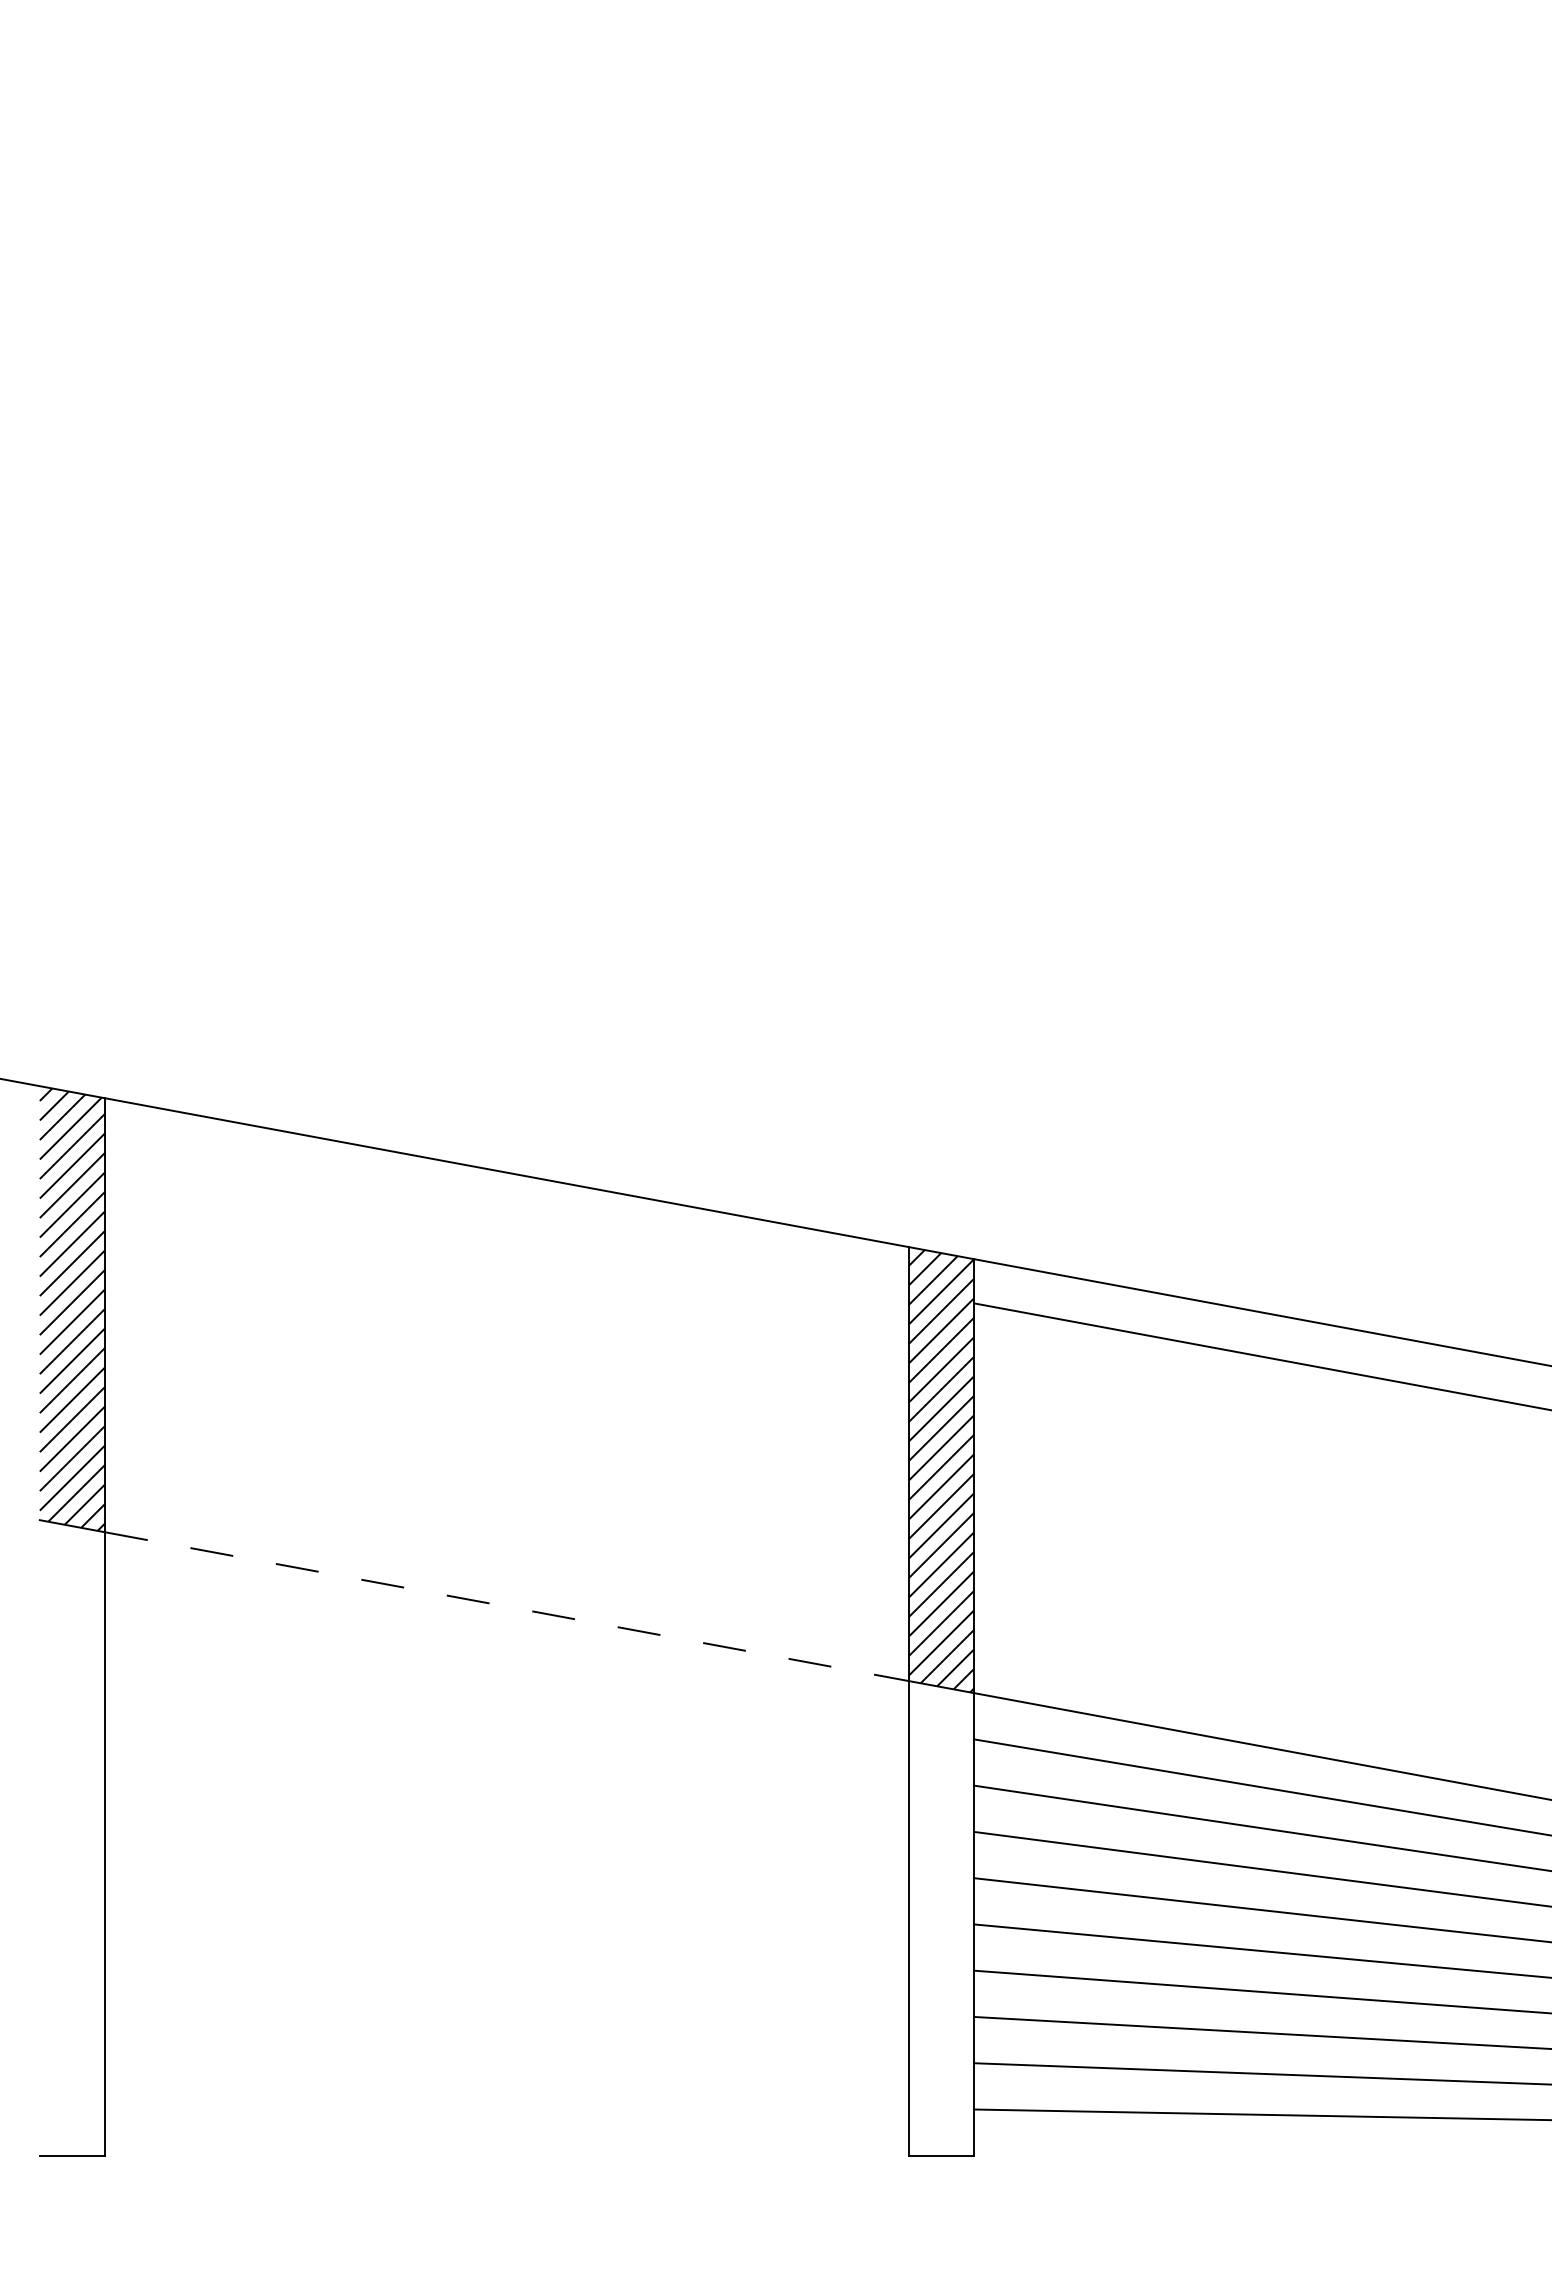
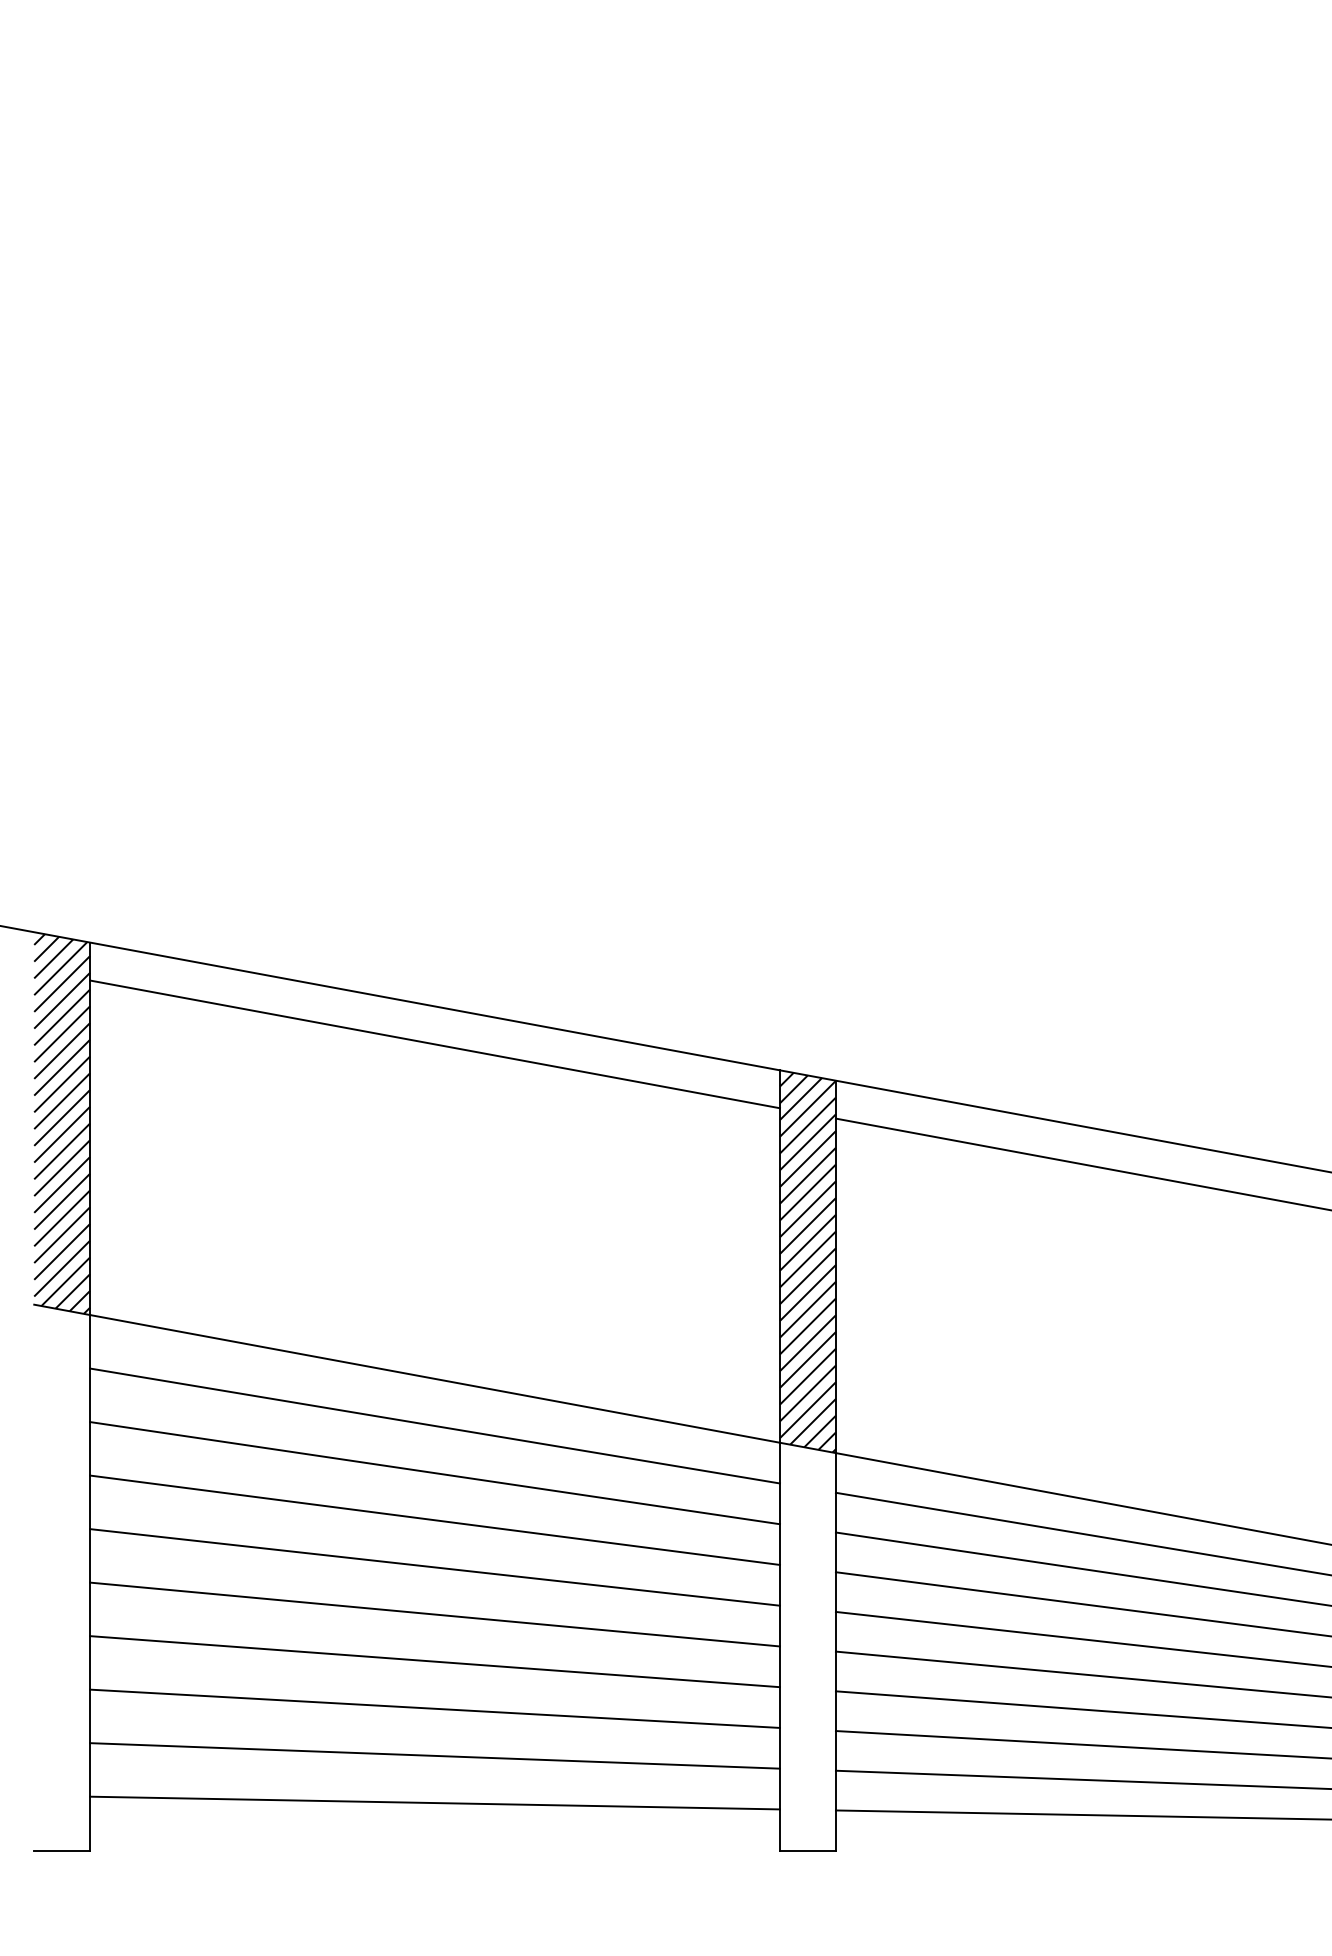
line: (506, 1216) -> (434, 1044), added
line: (506, 1606) -> (434, 1378), dashed -> solid
line: (506, 1661) -> (434, 1425), added
line: (506, 1715) -> (434, 1472), added
line: (506, 1771) -> (434, 1520), added
line: (506, 1825) -> (434, 1566), added
line: (506, 1881) -> (434, 1614), added
line: (506, 1935) -> (434, 1661), added
line: (506, 1990) -> (434, 1708), added
line: (506, 2045) -> (434, 1755), added
line: (506, 2100) -> (434, 1802), added

